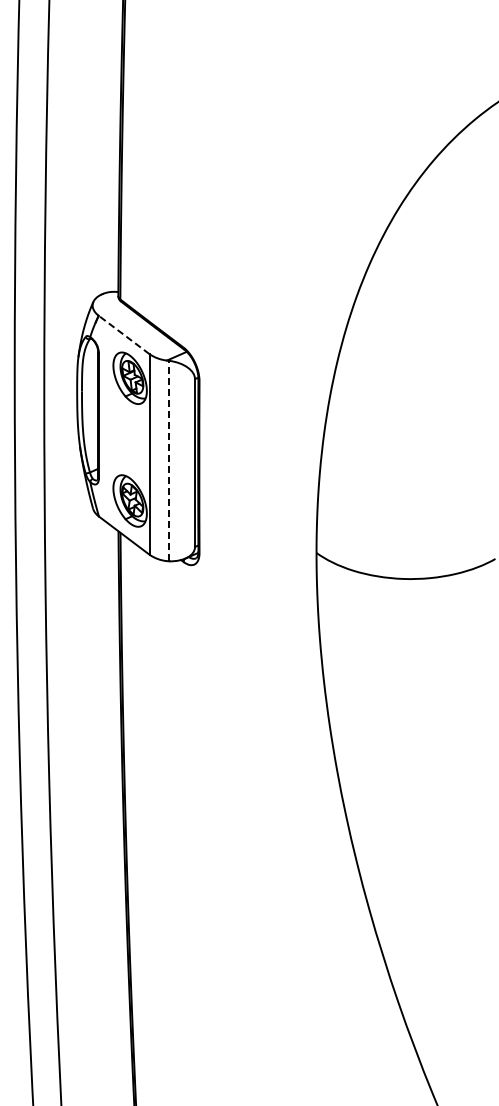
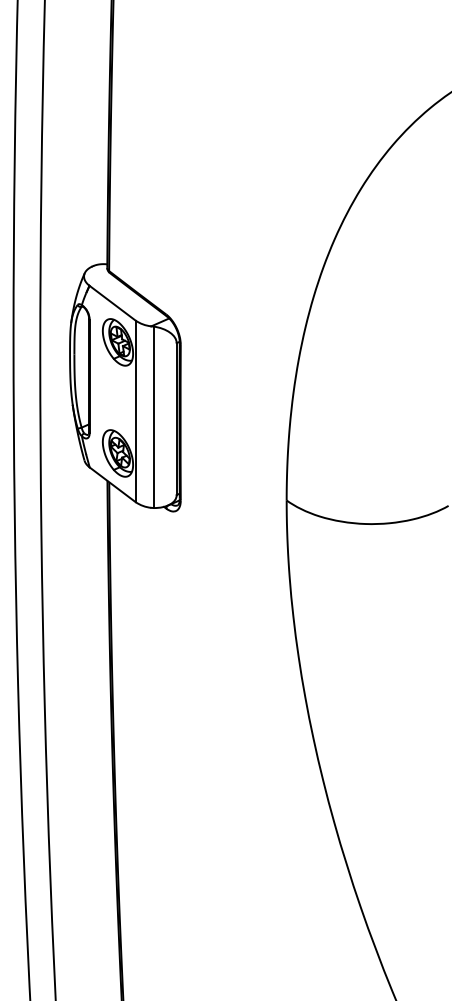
line: (124, 334) -> (112, 302), dashed -> solid
line: (169, 460) -> (153, 416), dashed -> solid

